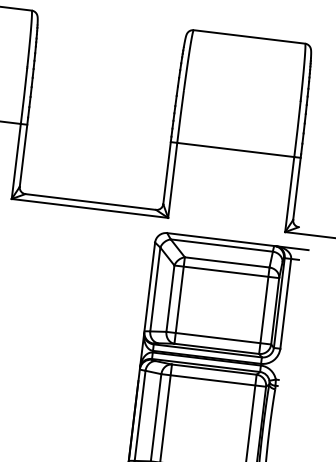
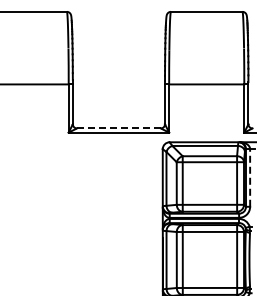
line: (90, 201) -> (118, 128), solid -> dashed
line: (286, 303) -> (250, 177), solid -> dashed

